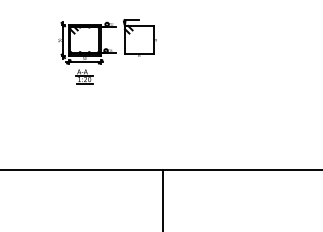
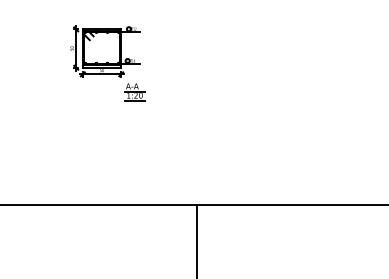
part: (139, 37) -> (168, 45), removed
part: (84, 76) -> (134, 92), moved

